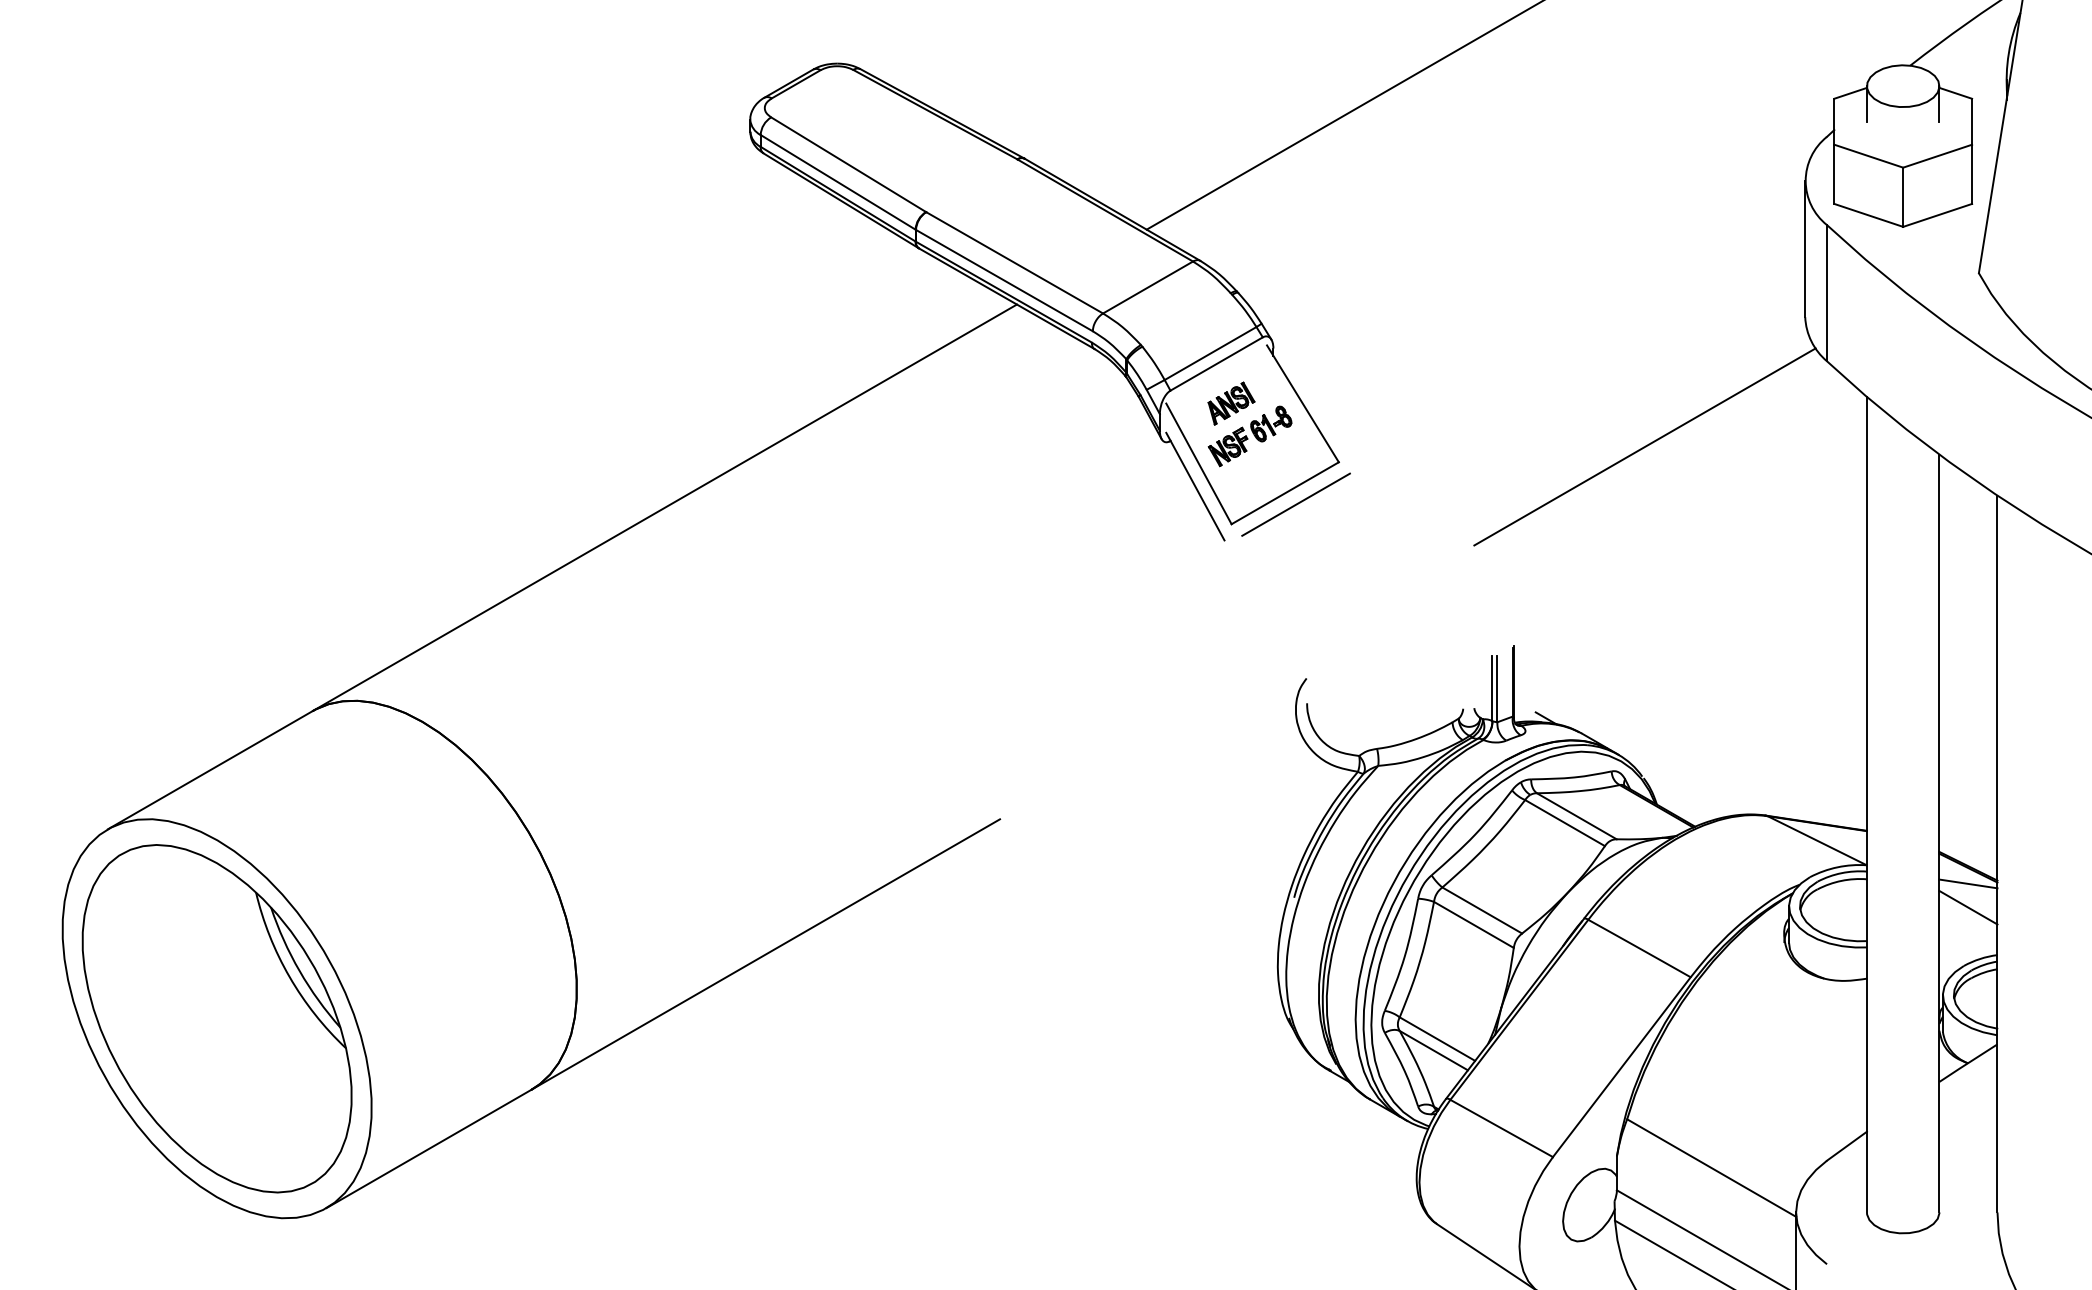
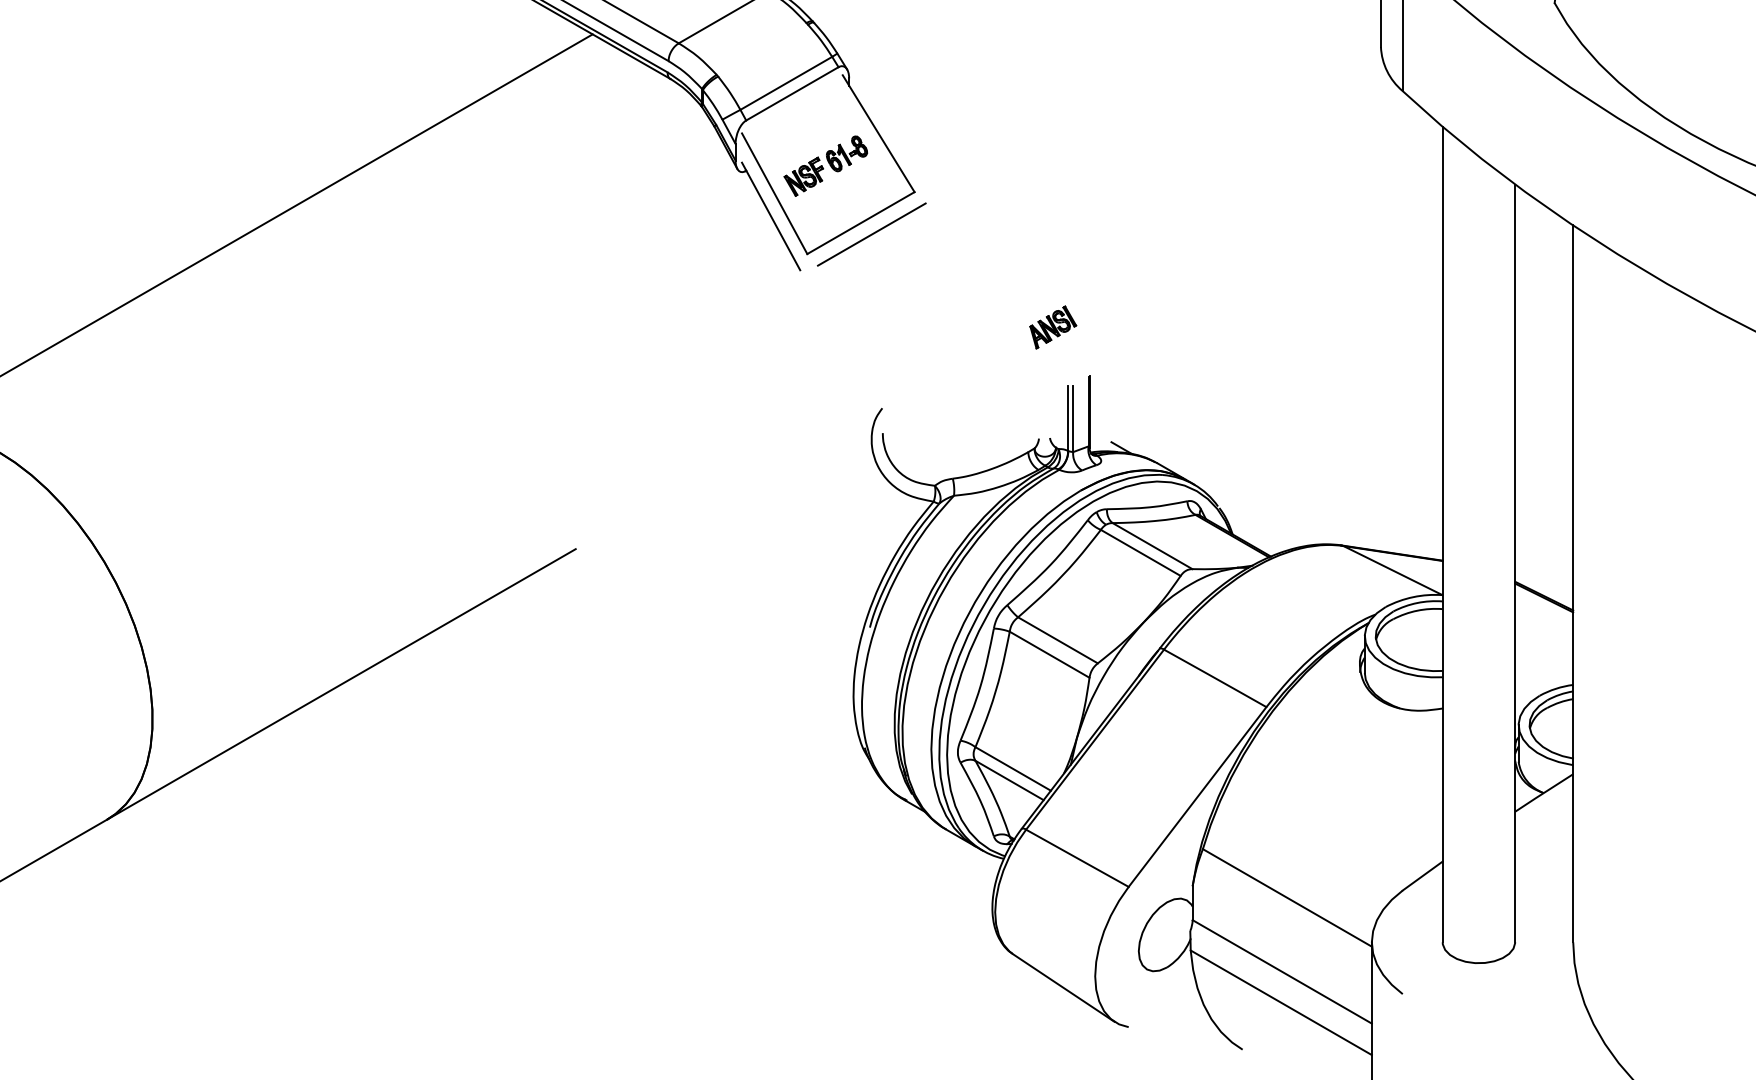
part: (1231, 403) -> (1053, 327), moved
line: (1644, 446) -> (1220, 176), removed
line: (1968, 883) -> (1544, 613), removed
line: (1968, 907) -> (1544, 637), removed

